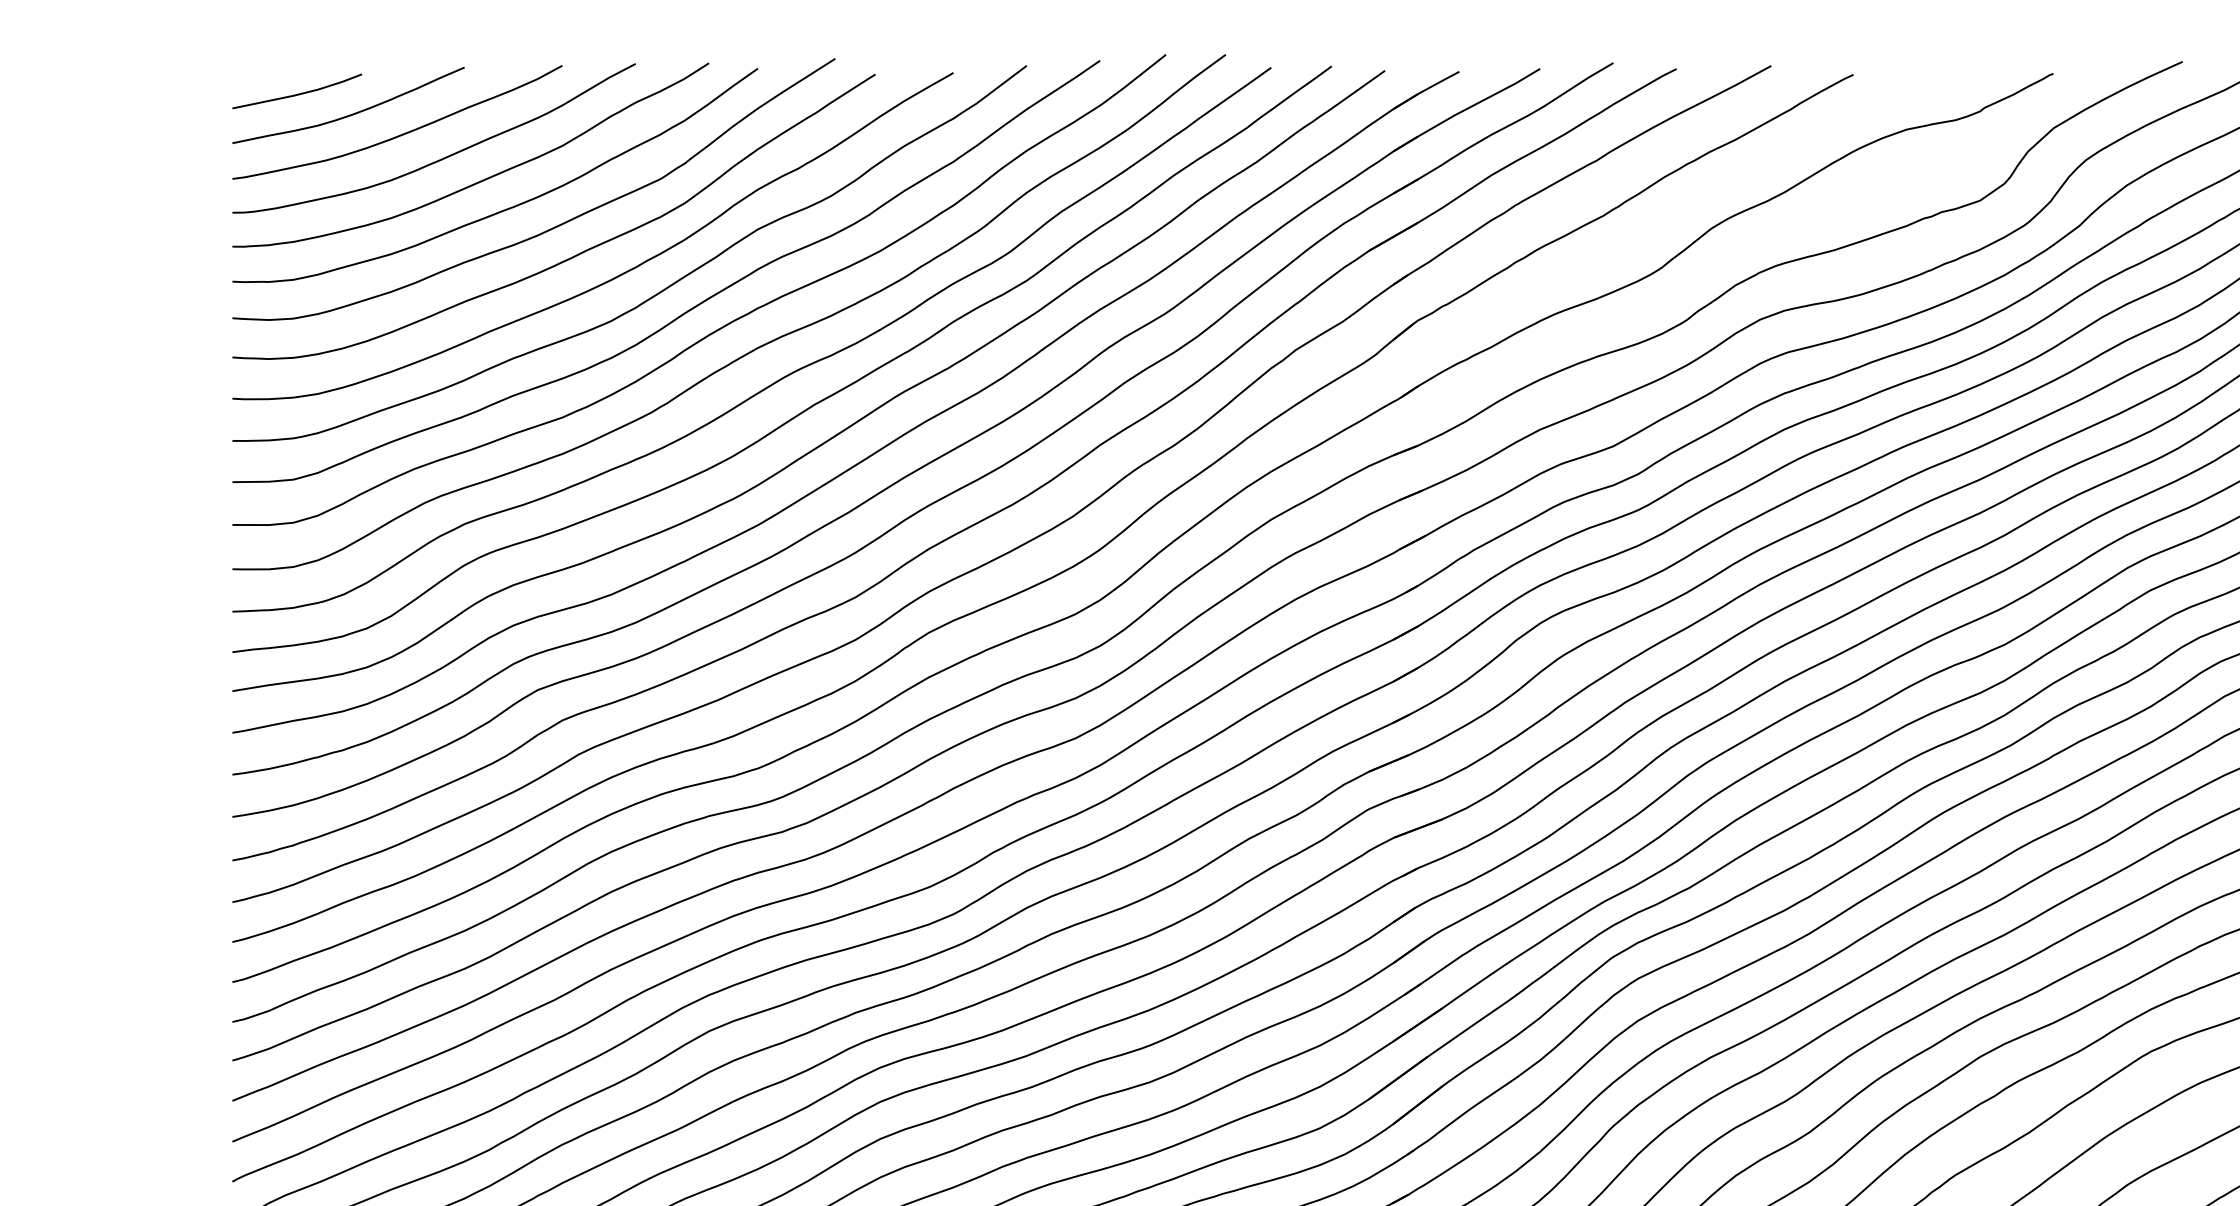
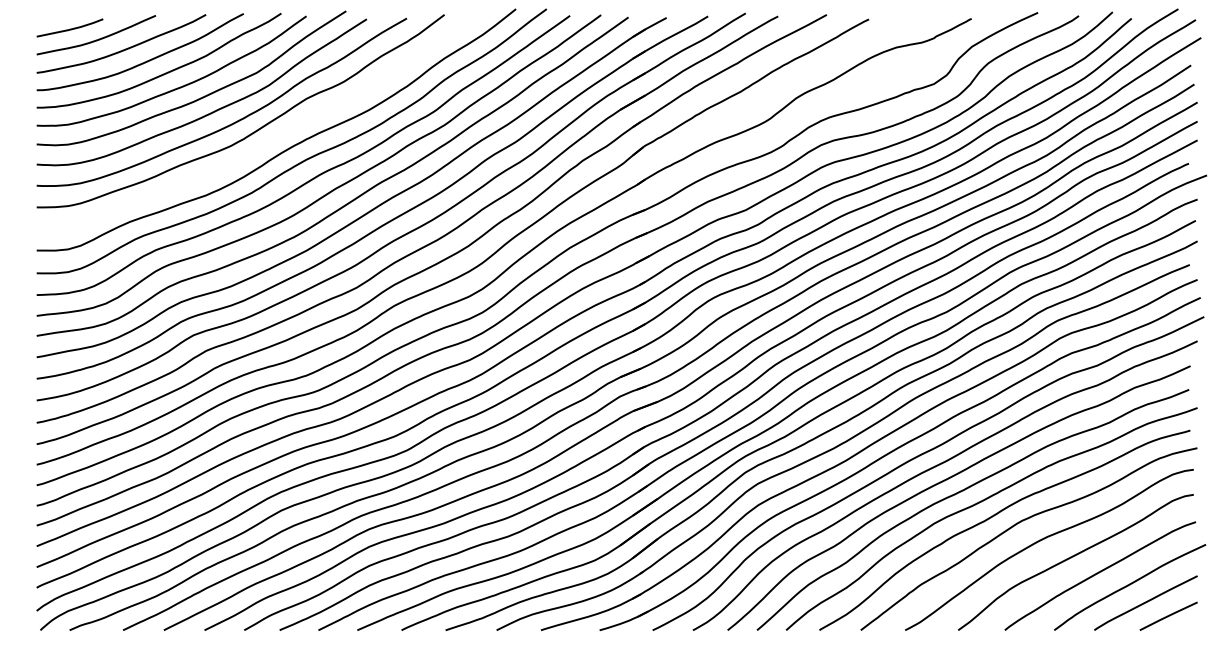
curve: (687, 308) -> (270, 139), removed

